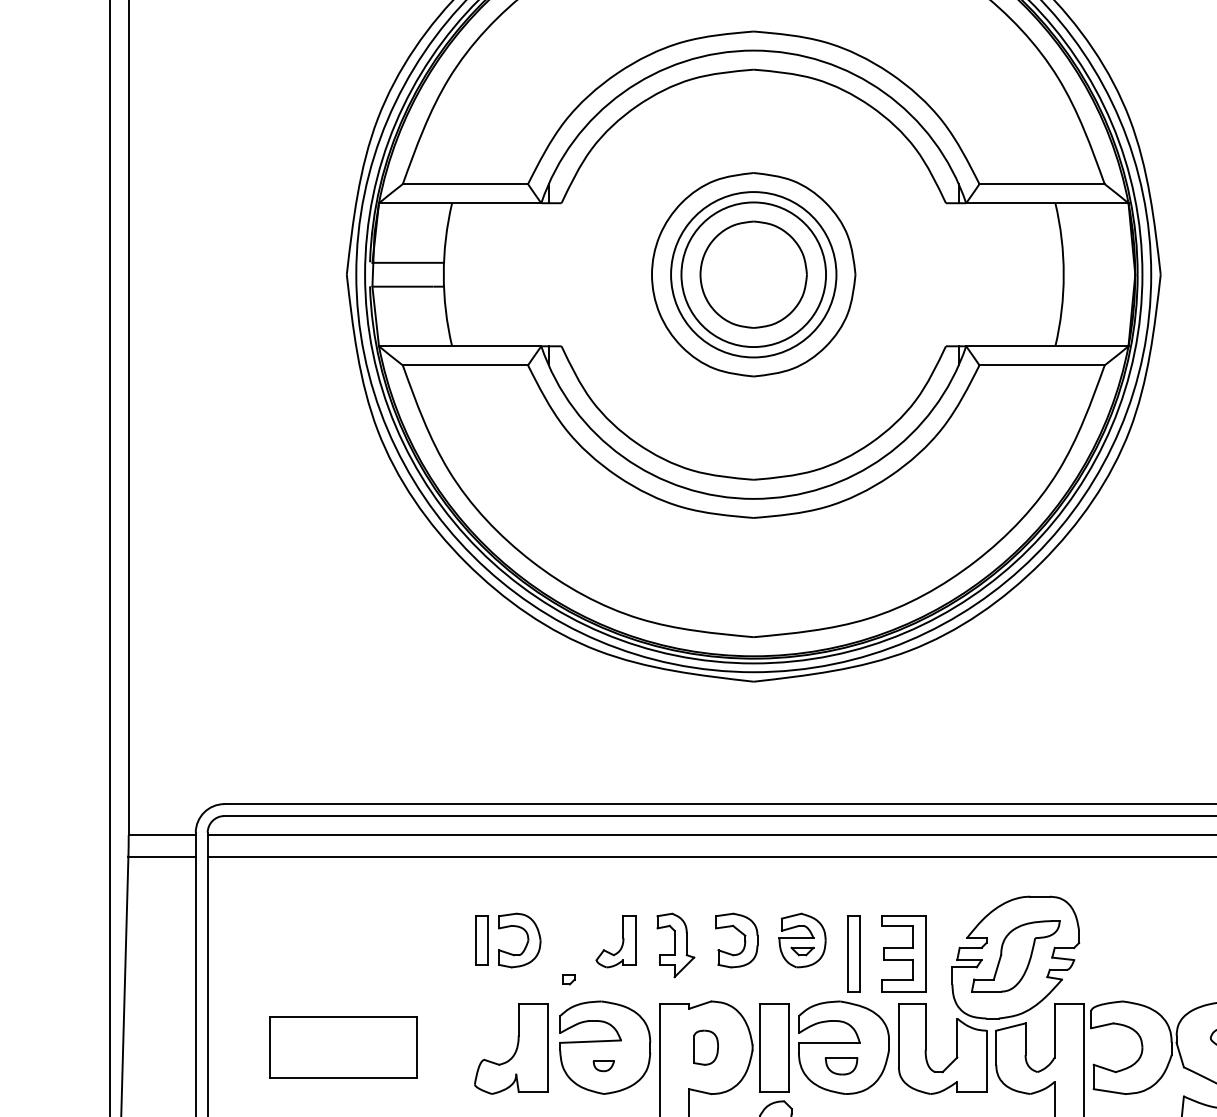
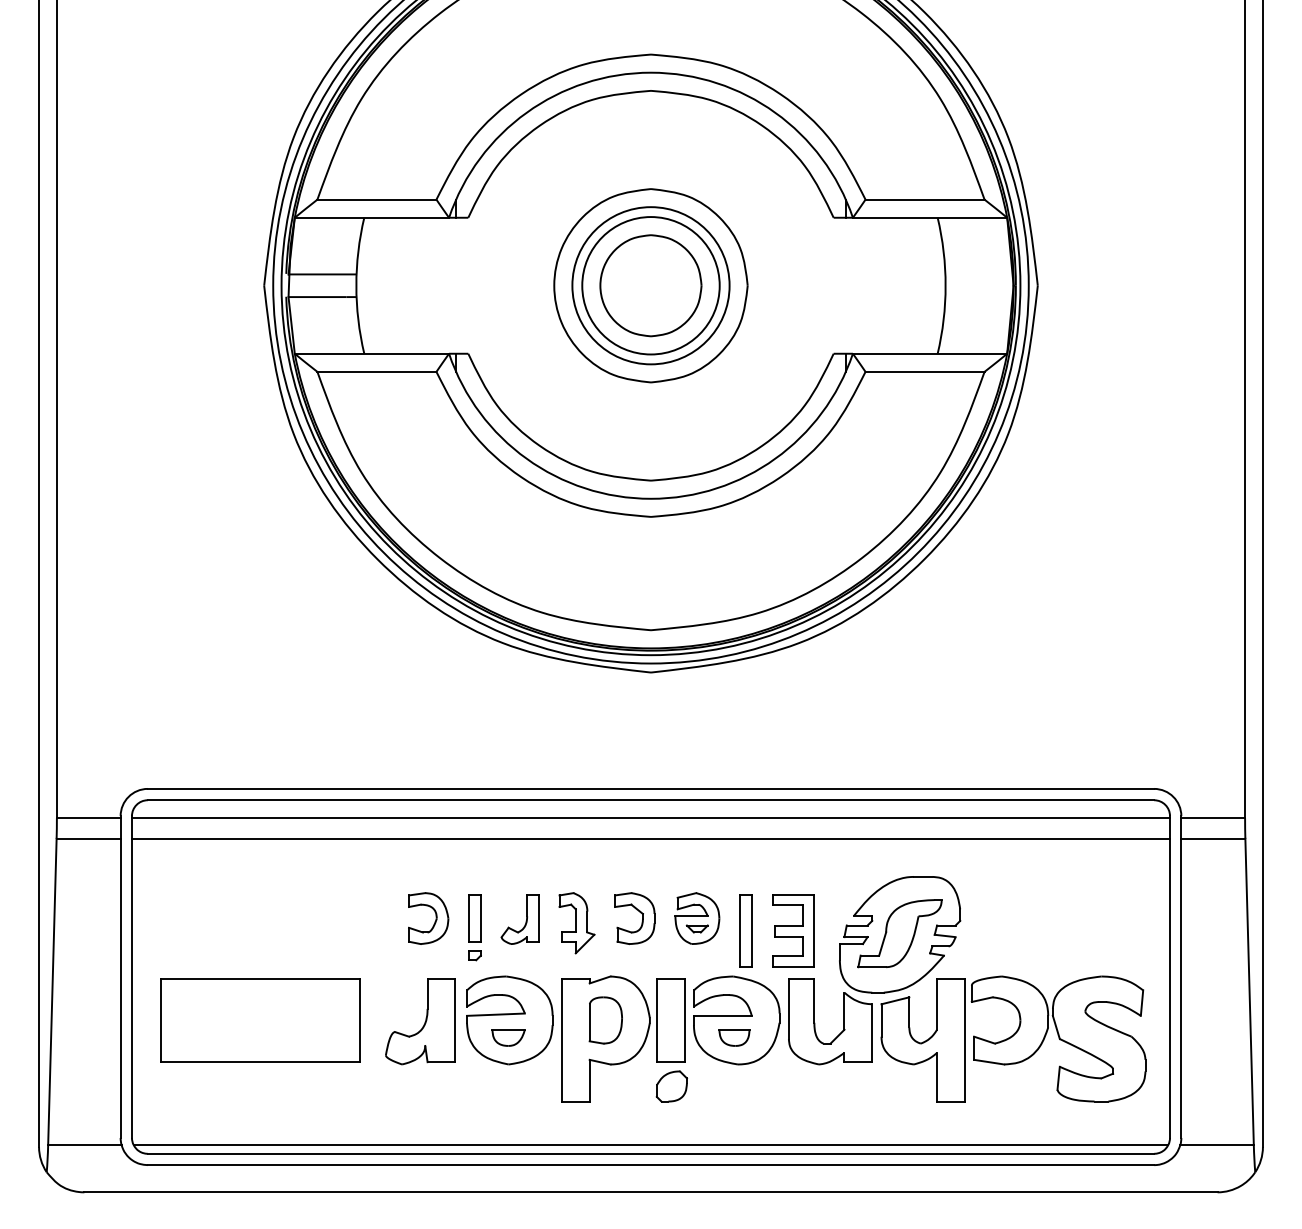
part: (481, 940) -> (474, 918), moved
part: (342, 1047) -> (260, 1020), size x1.43
part: (705, 1047) -> (605, 1020), size x1.43
part: (603, 1065) -> (508, 1037), size x1.67

